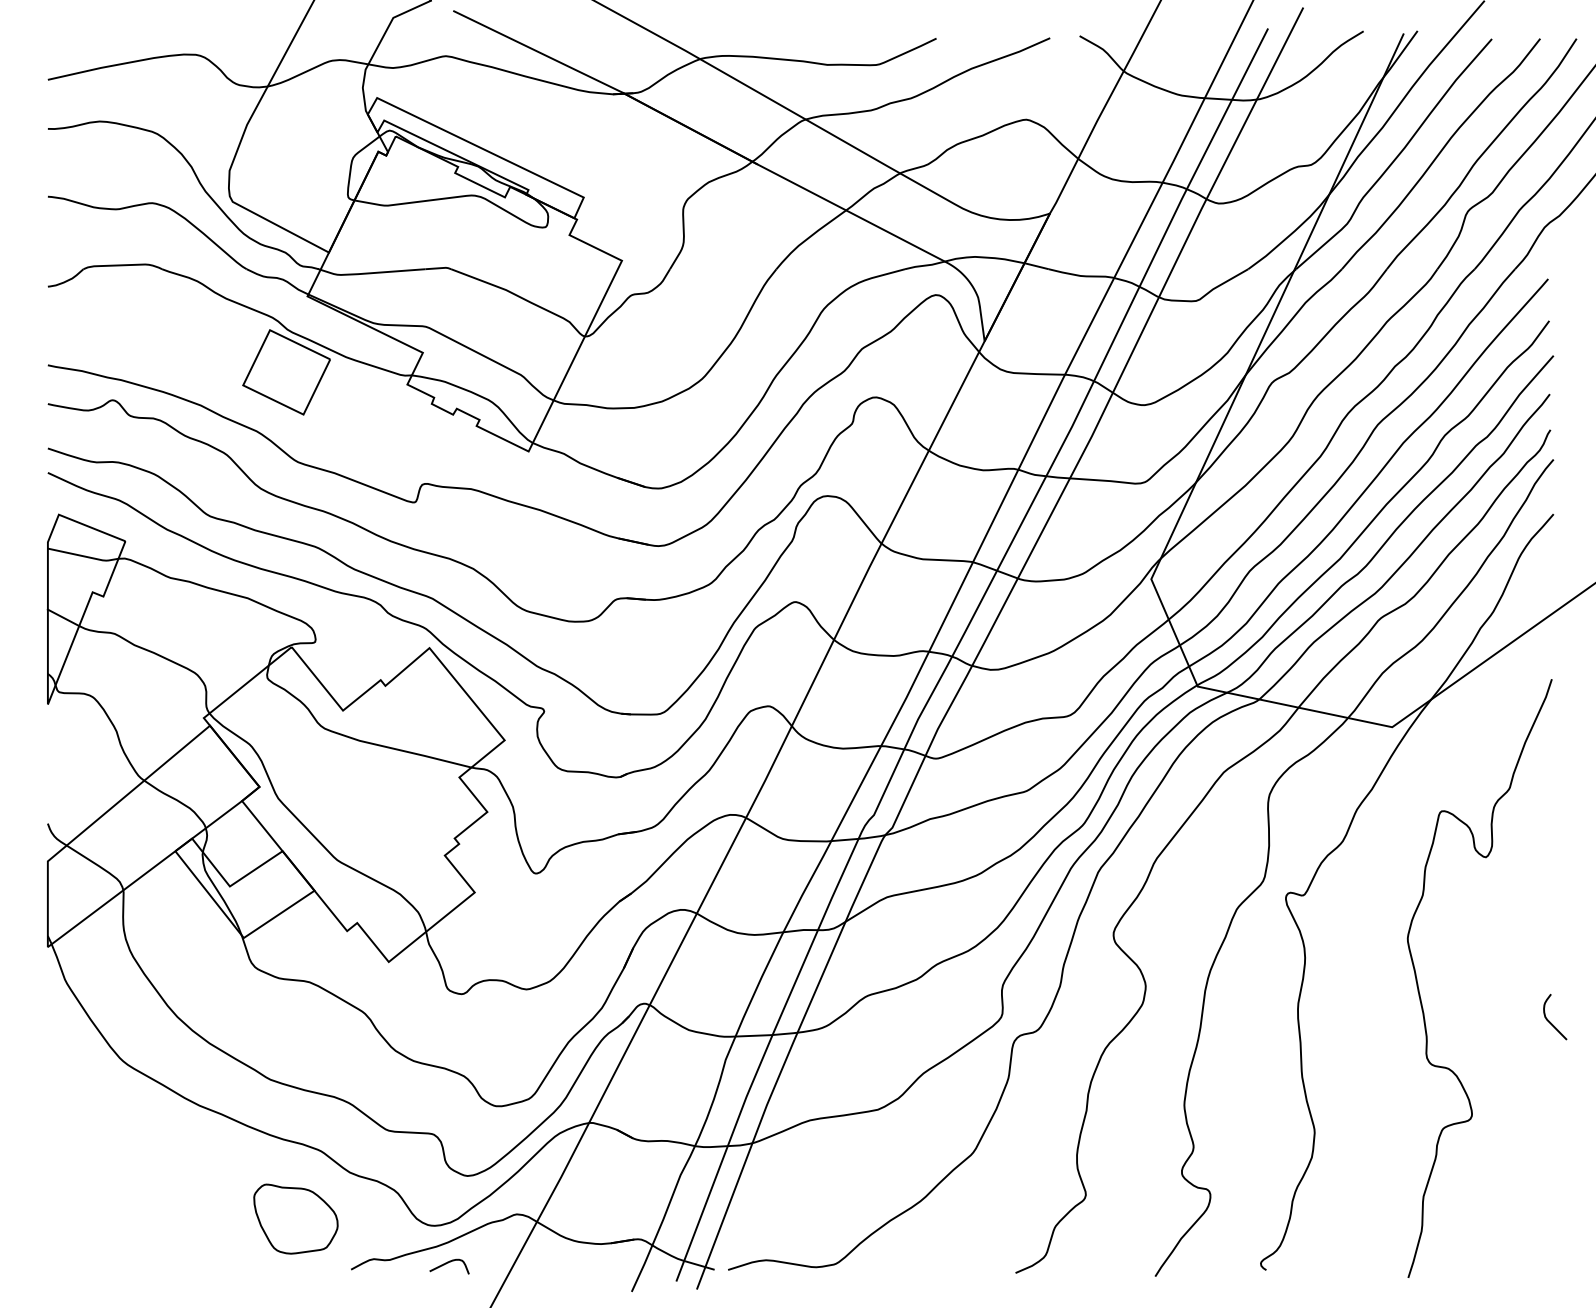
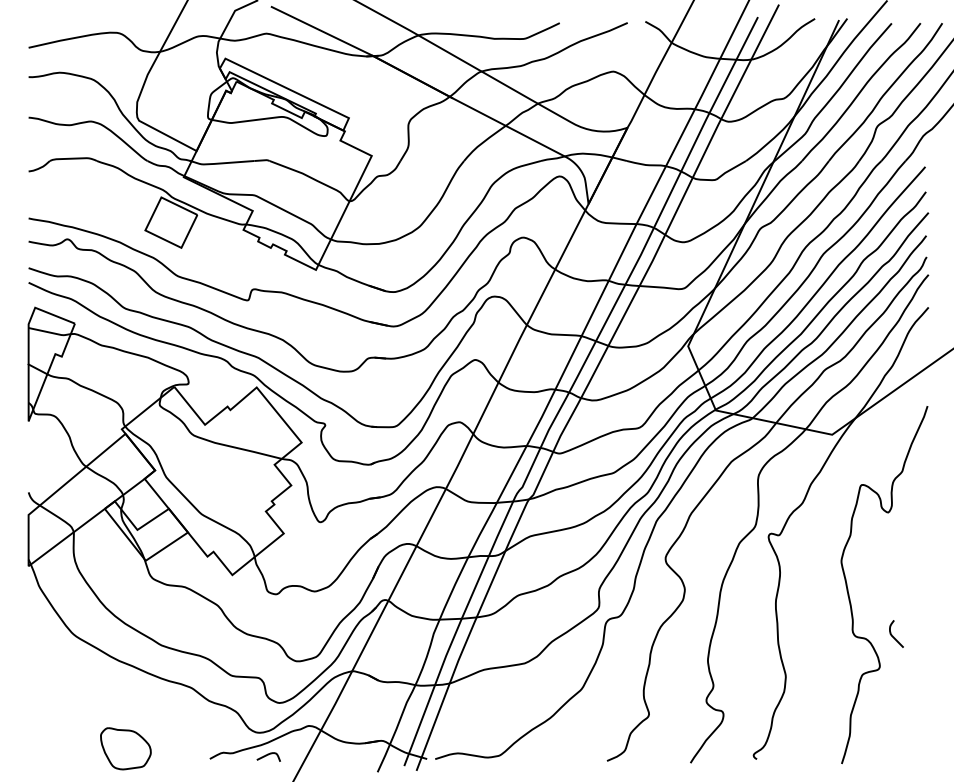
curve: (1548, 1017) -> (892, 634), moved
part: (295, 1218) -> (125, 748), moved

